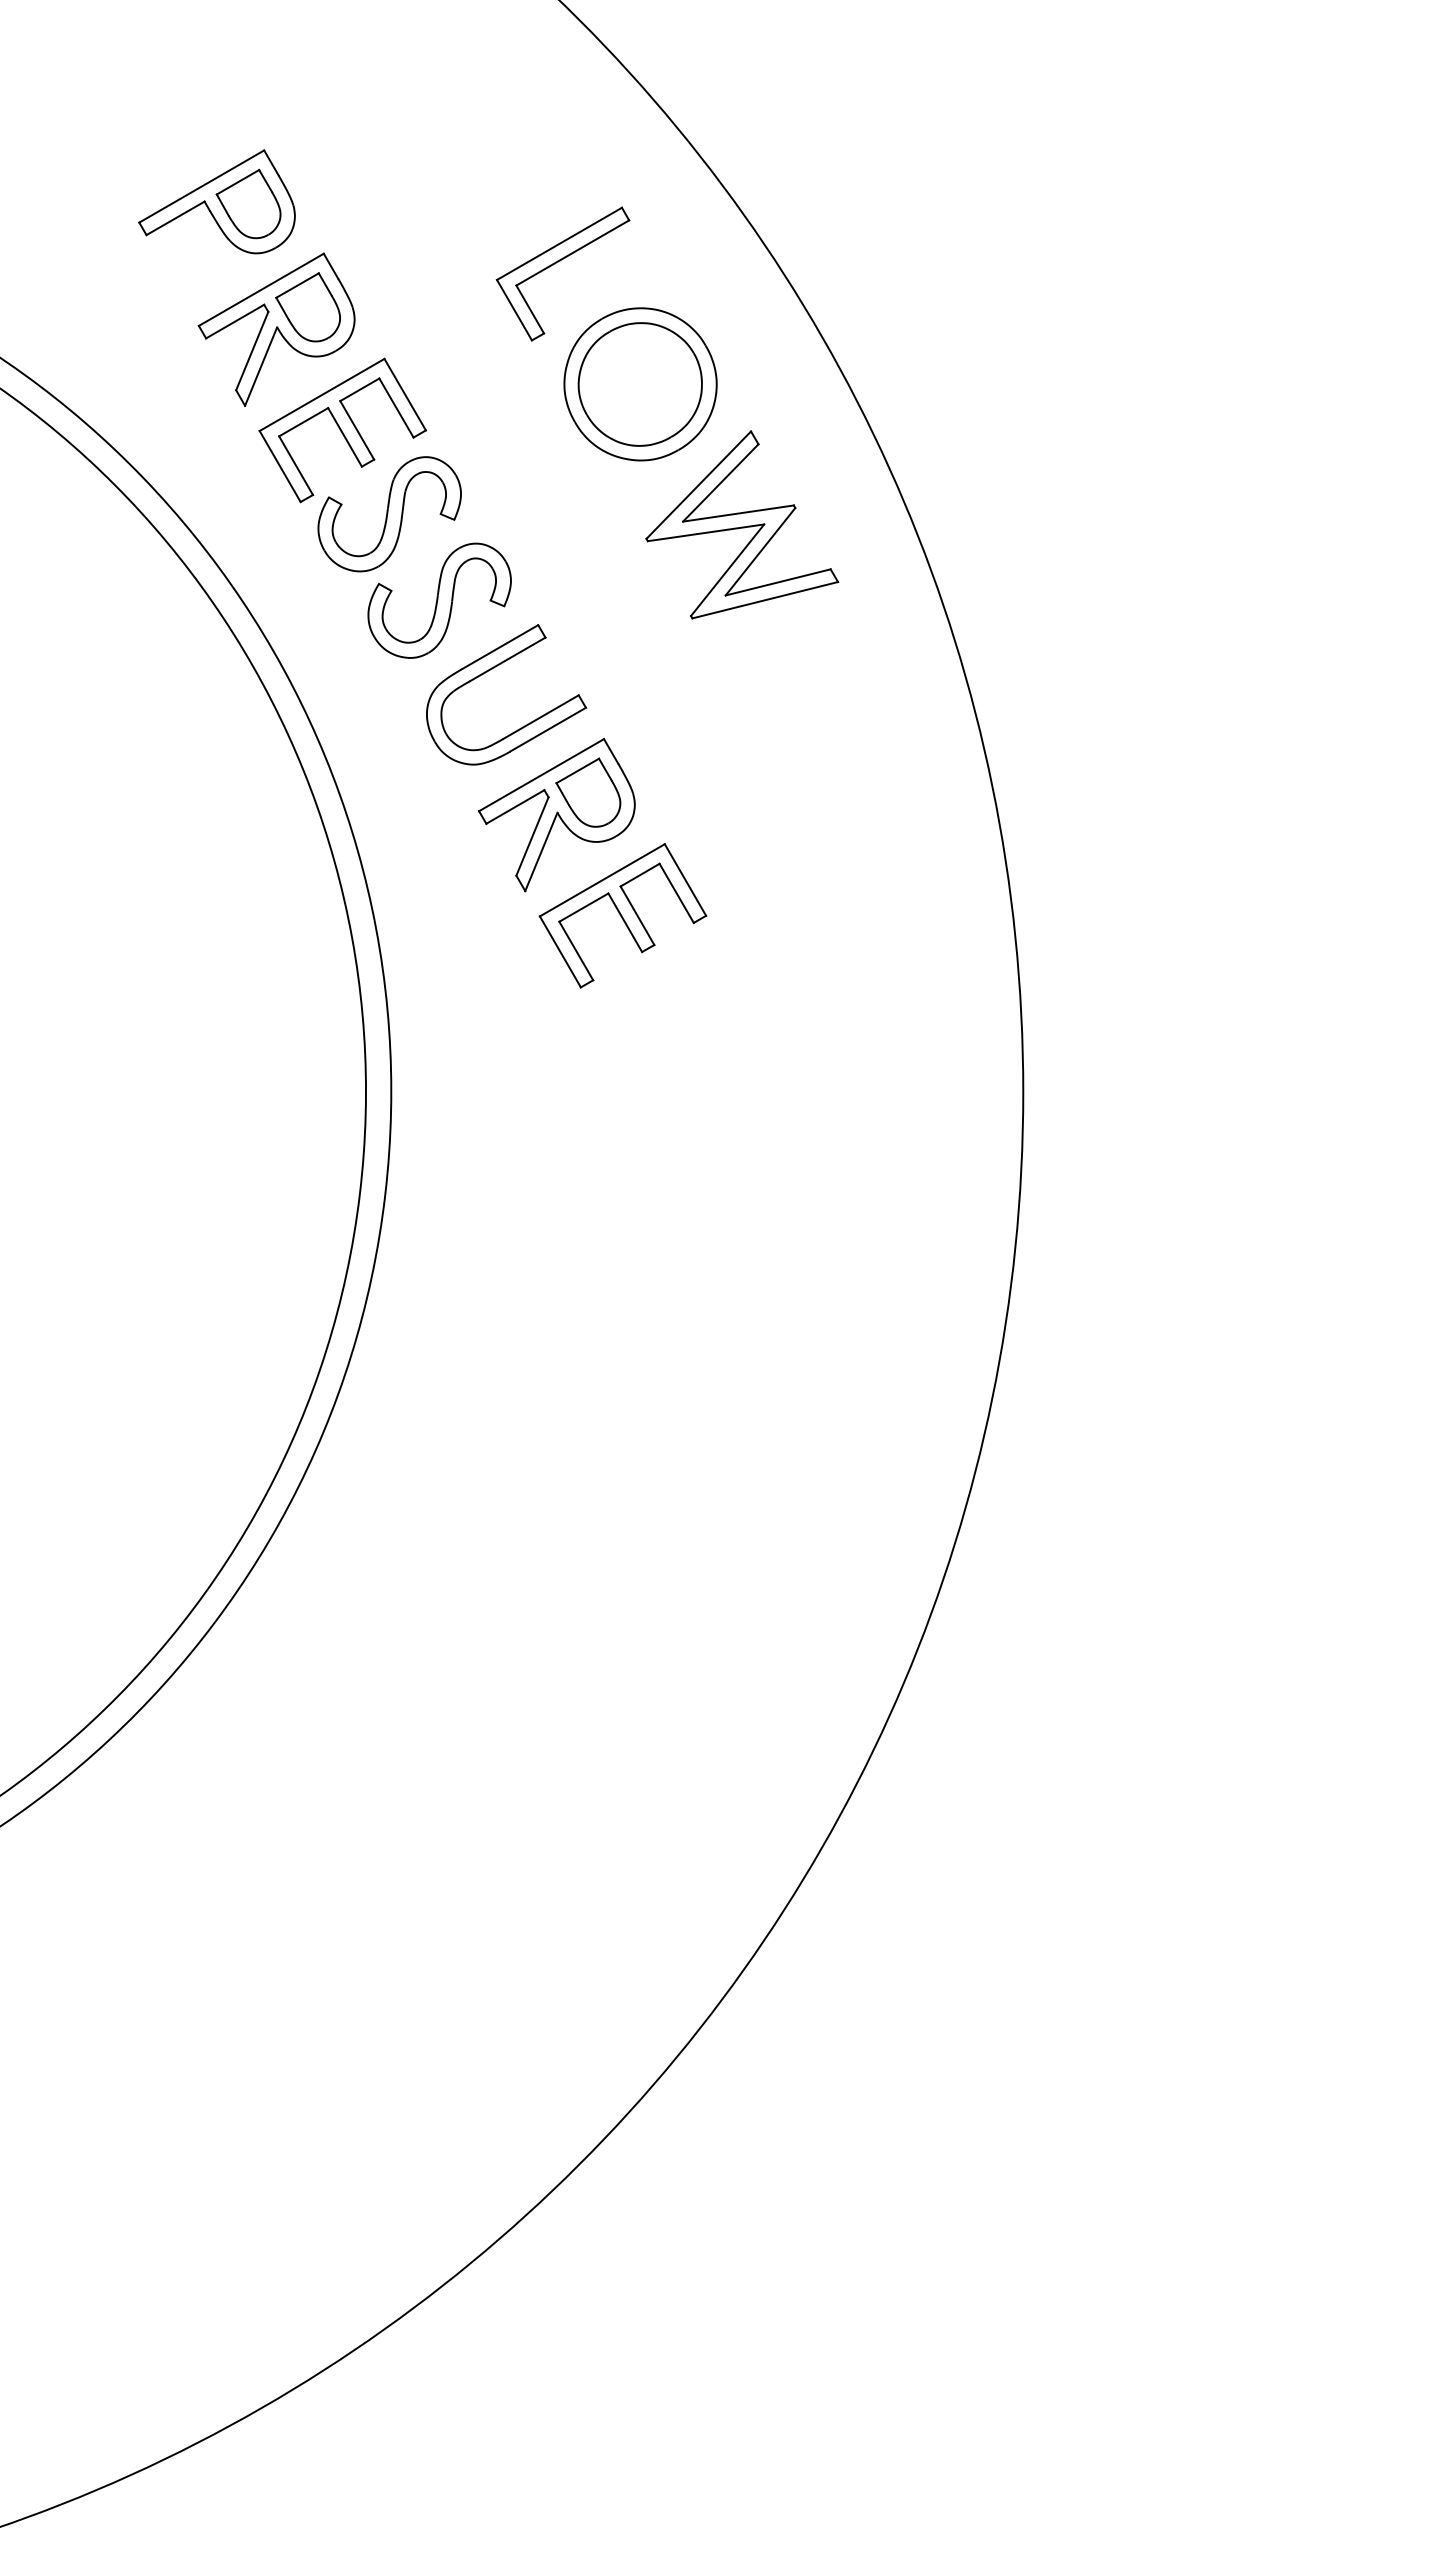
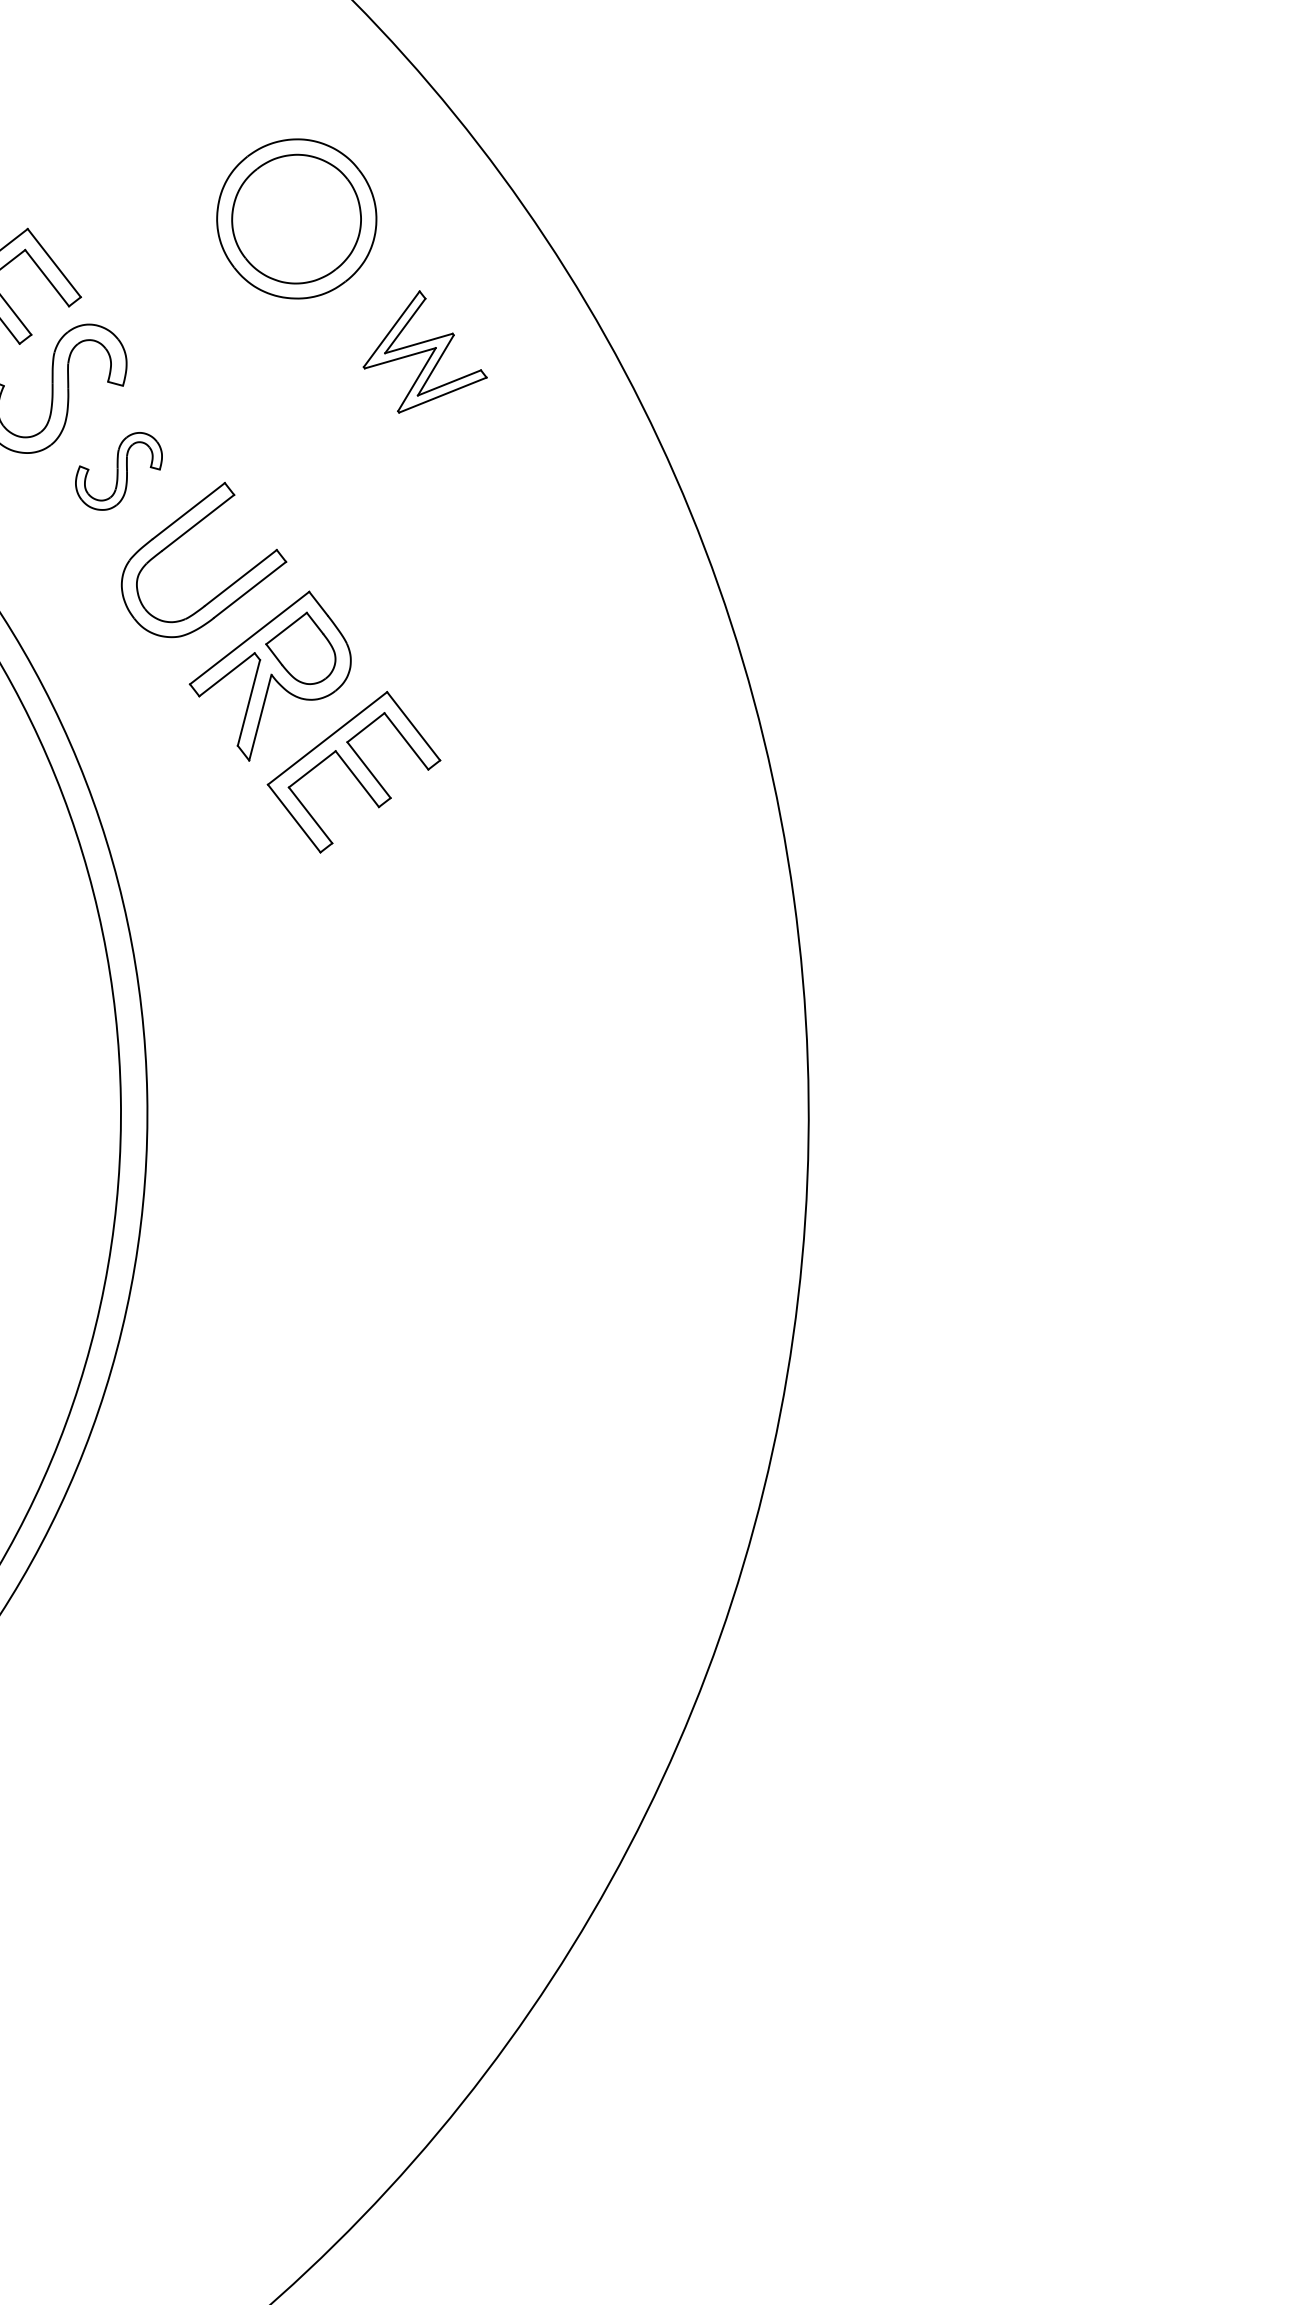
part: (556, 263) -> (192, 105), removed
part: (742, 524) -> (422, 349), size x0.6
part: (439, 600) -> (119, 471), size x0.6

